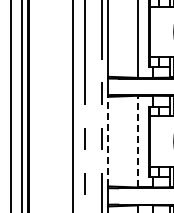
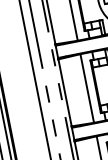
line: (107, 141) -> (64, 92), dashed -> solid
line: (137, 141) -> (87, 88), dashed -> solid

